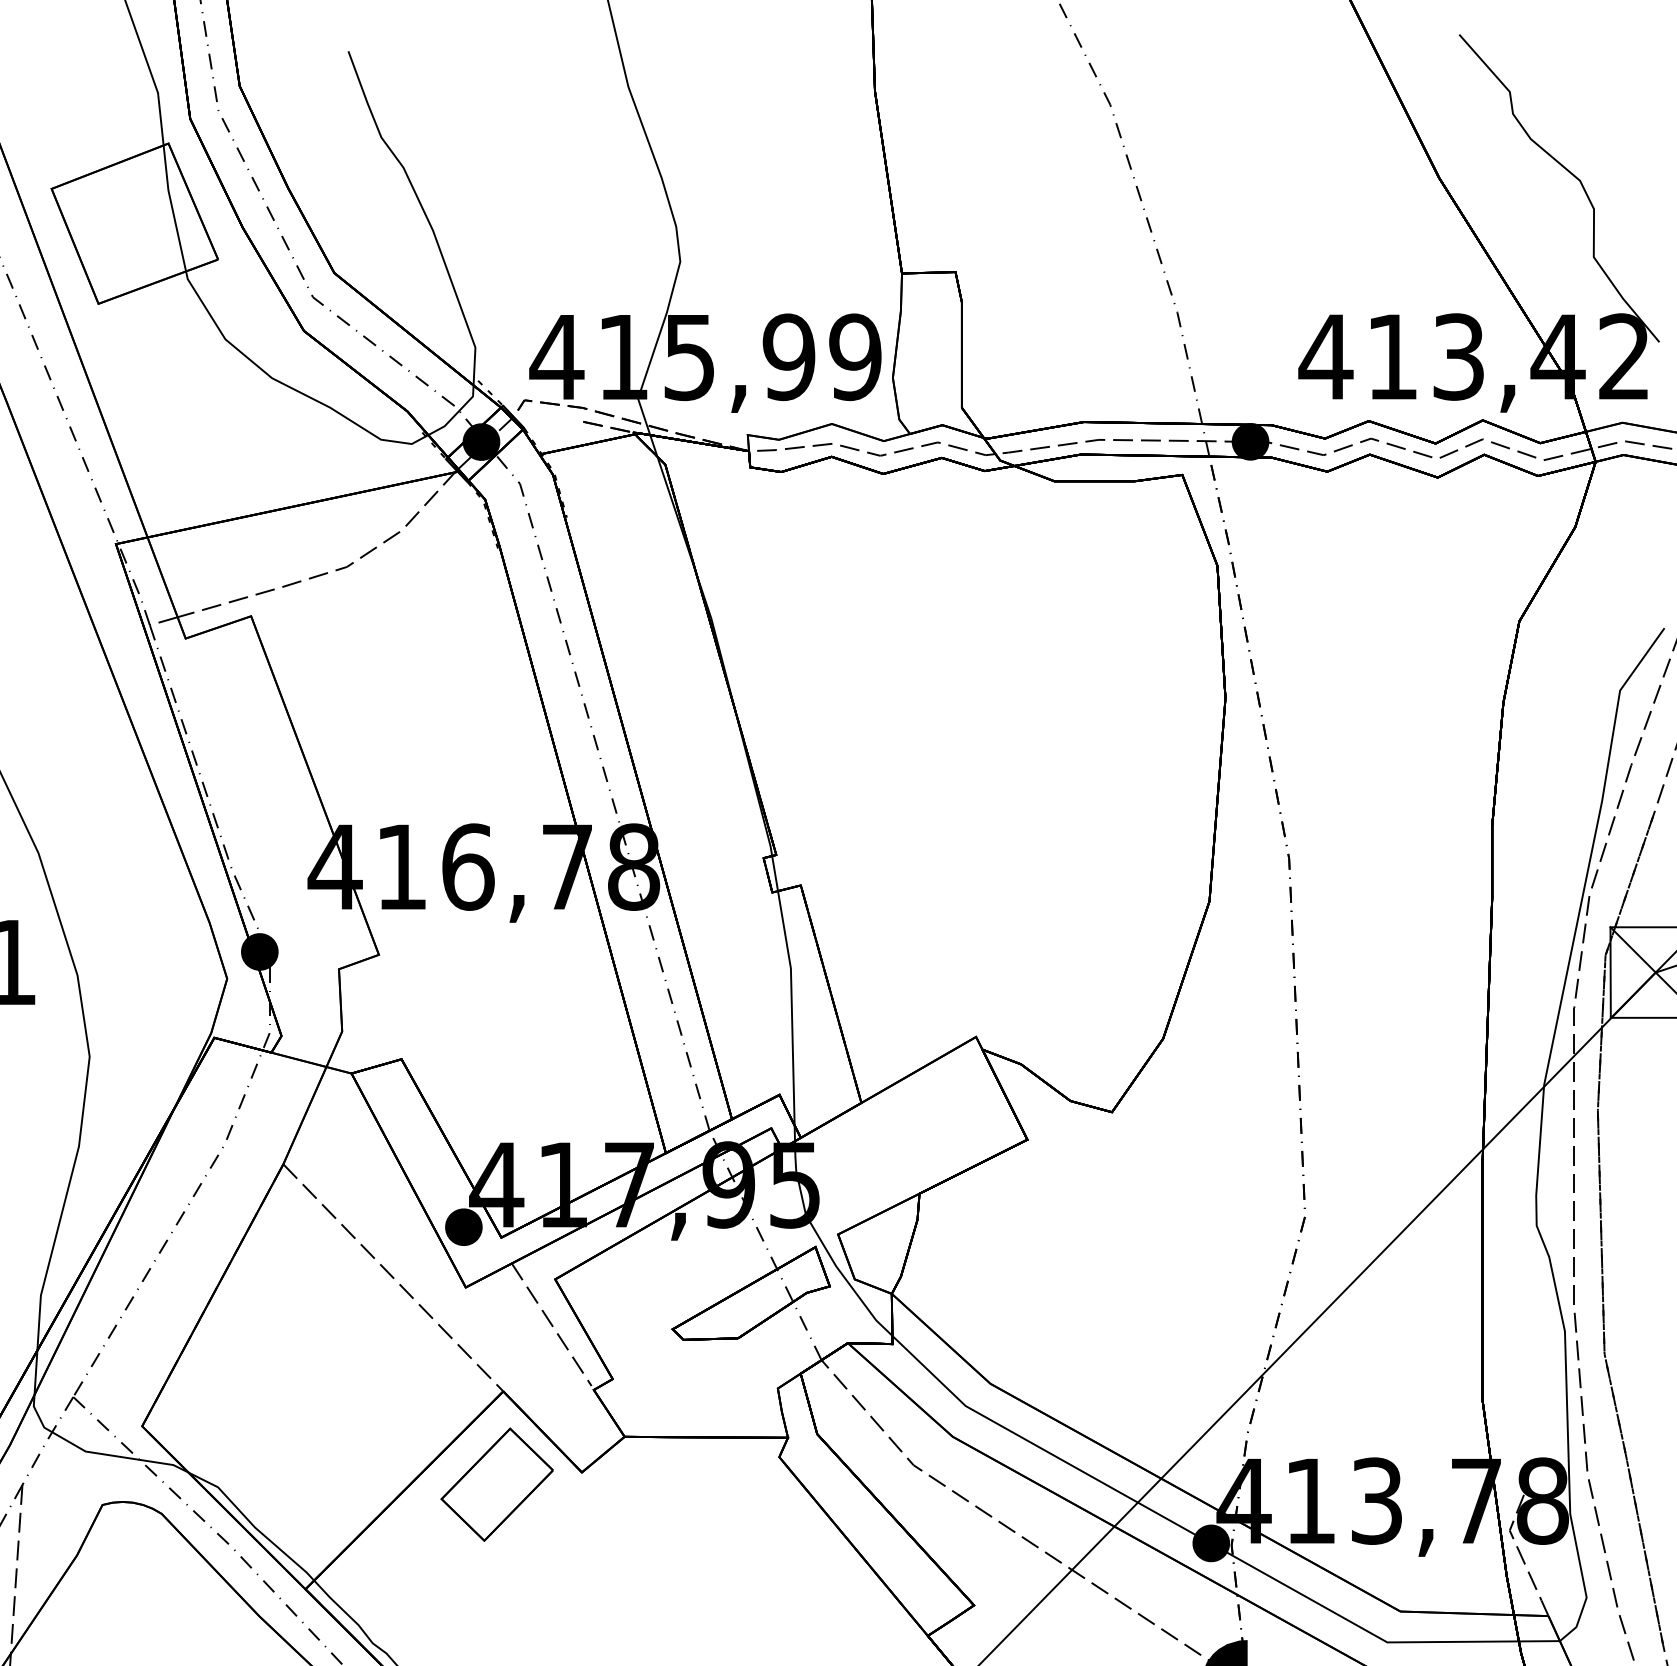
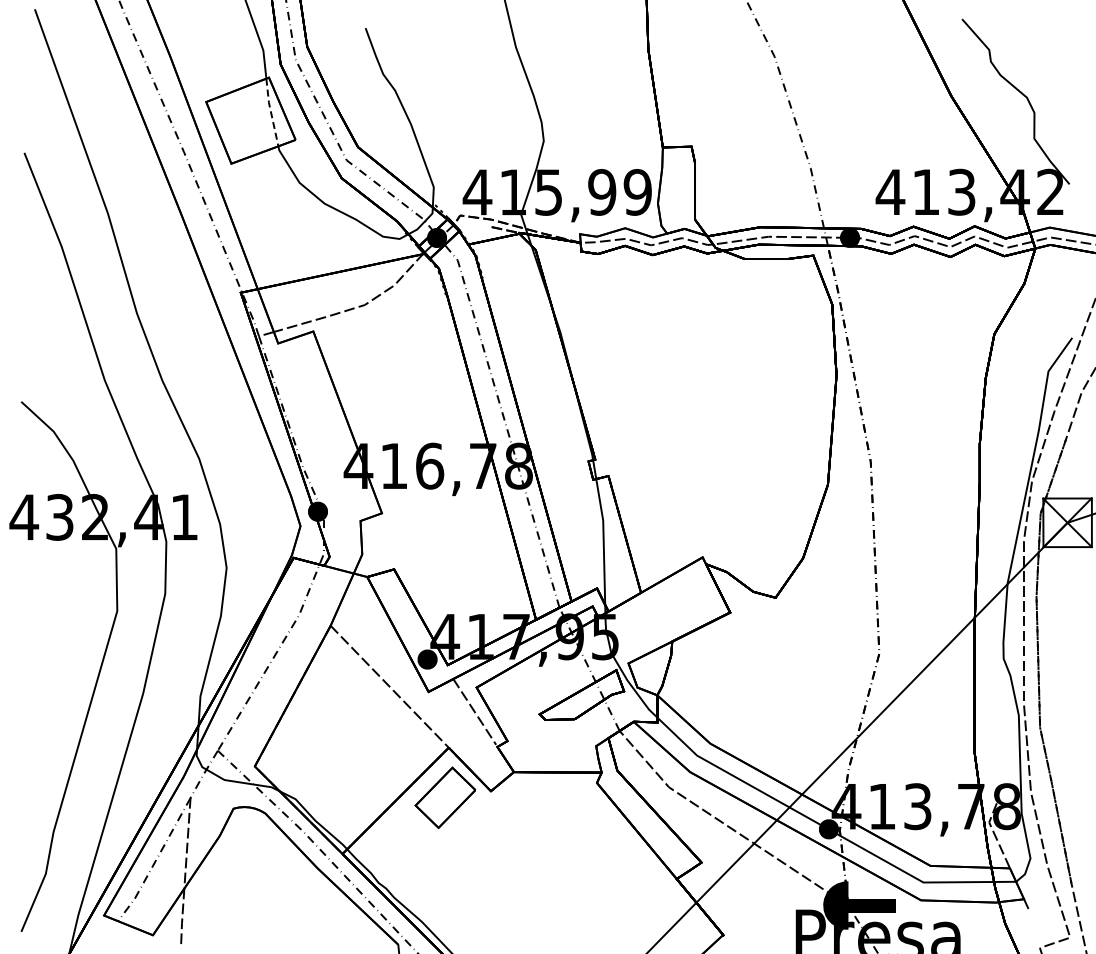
line: (173, 208) -> (271, 112), solid -> dashed

